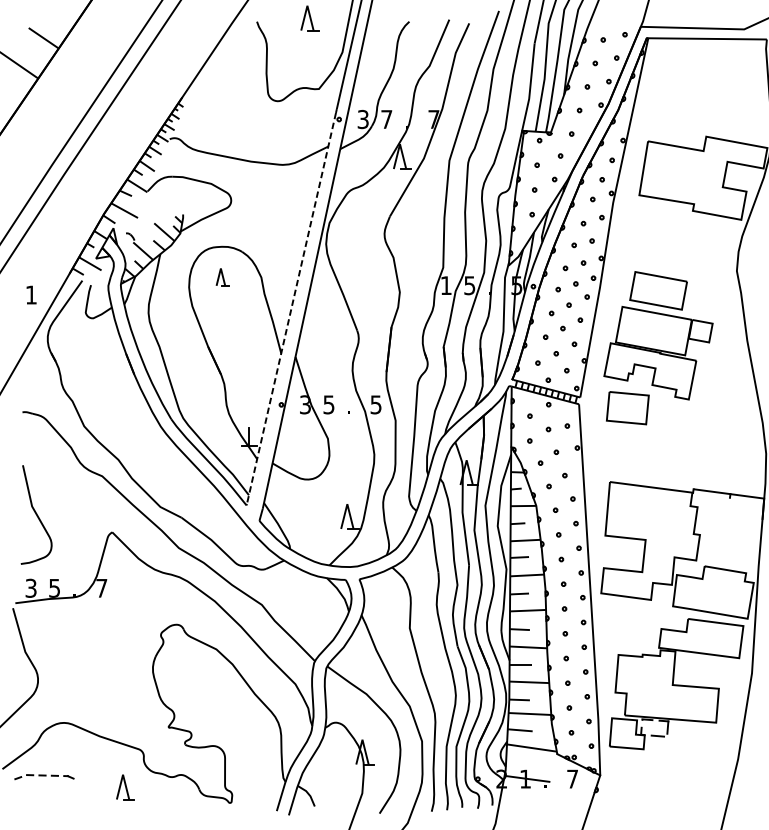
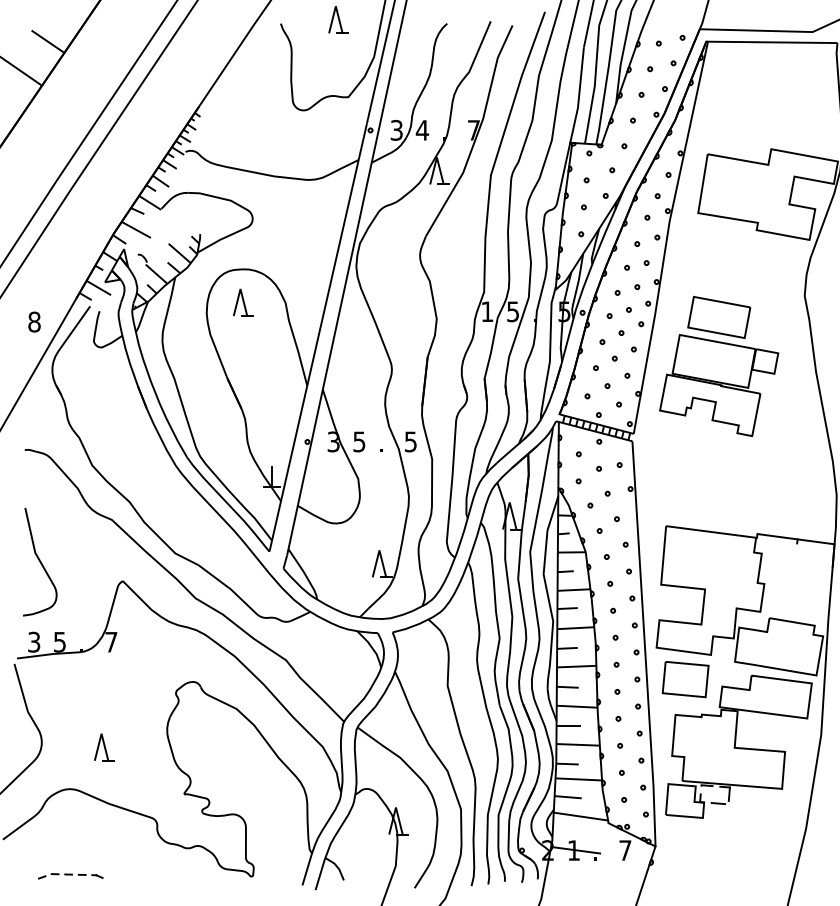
text: (386, 119) -> (422, 130), 7 -> 4
part: (222, 277) -> (243, 302), size x1.43
text: (31, 294) -> (34, 321), 1 -> 8
line: (291, 308) -> (318, 336), dashed -> solid
part: (627, 408) -> (685, 679), moved
part: (44, 777) -> (70, 876), moved
part: (125, 787) -> (104, 747), moved

